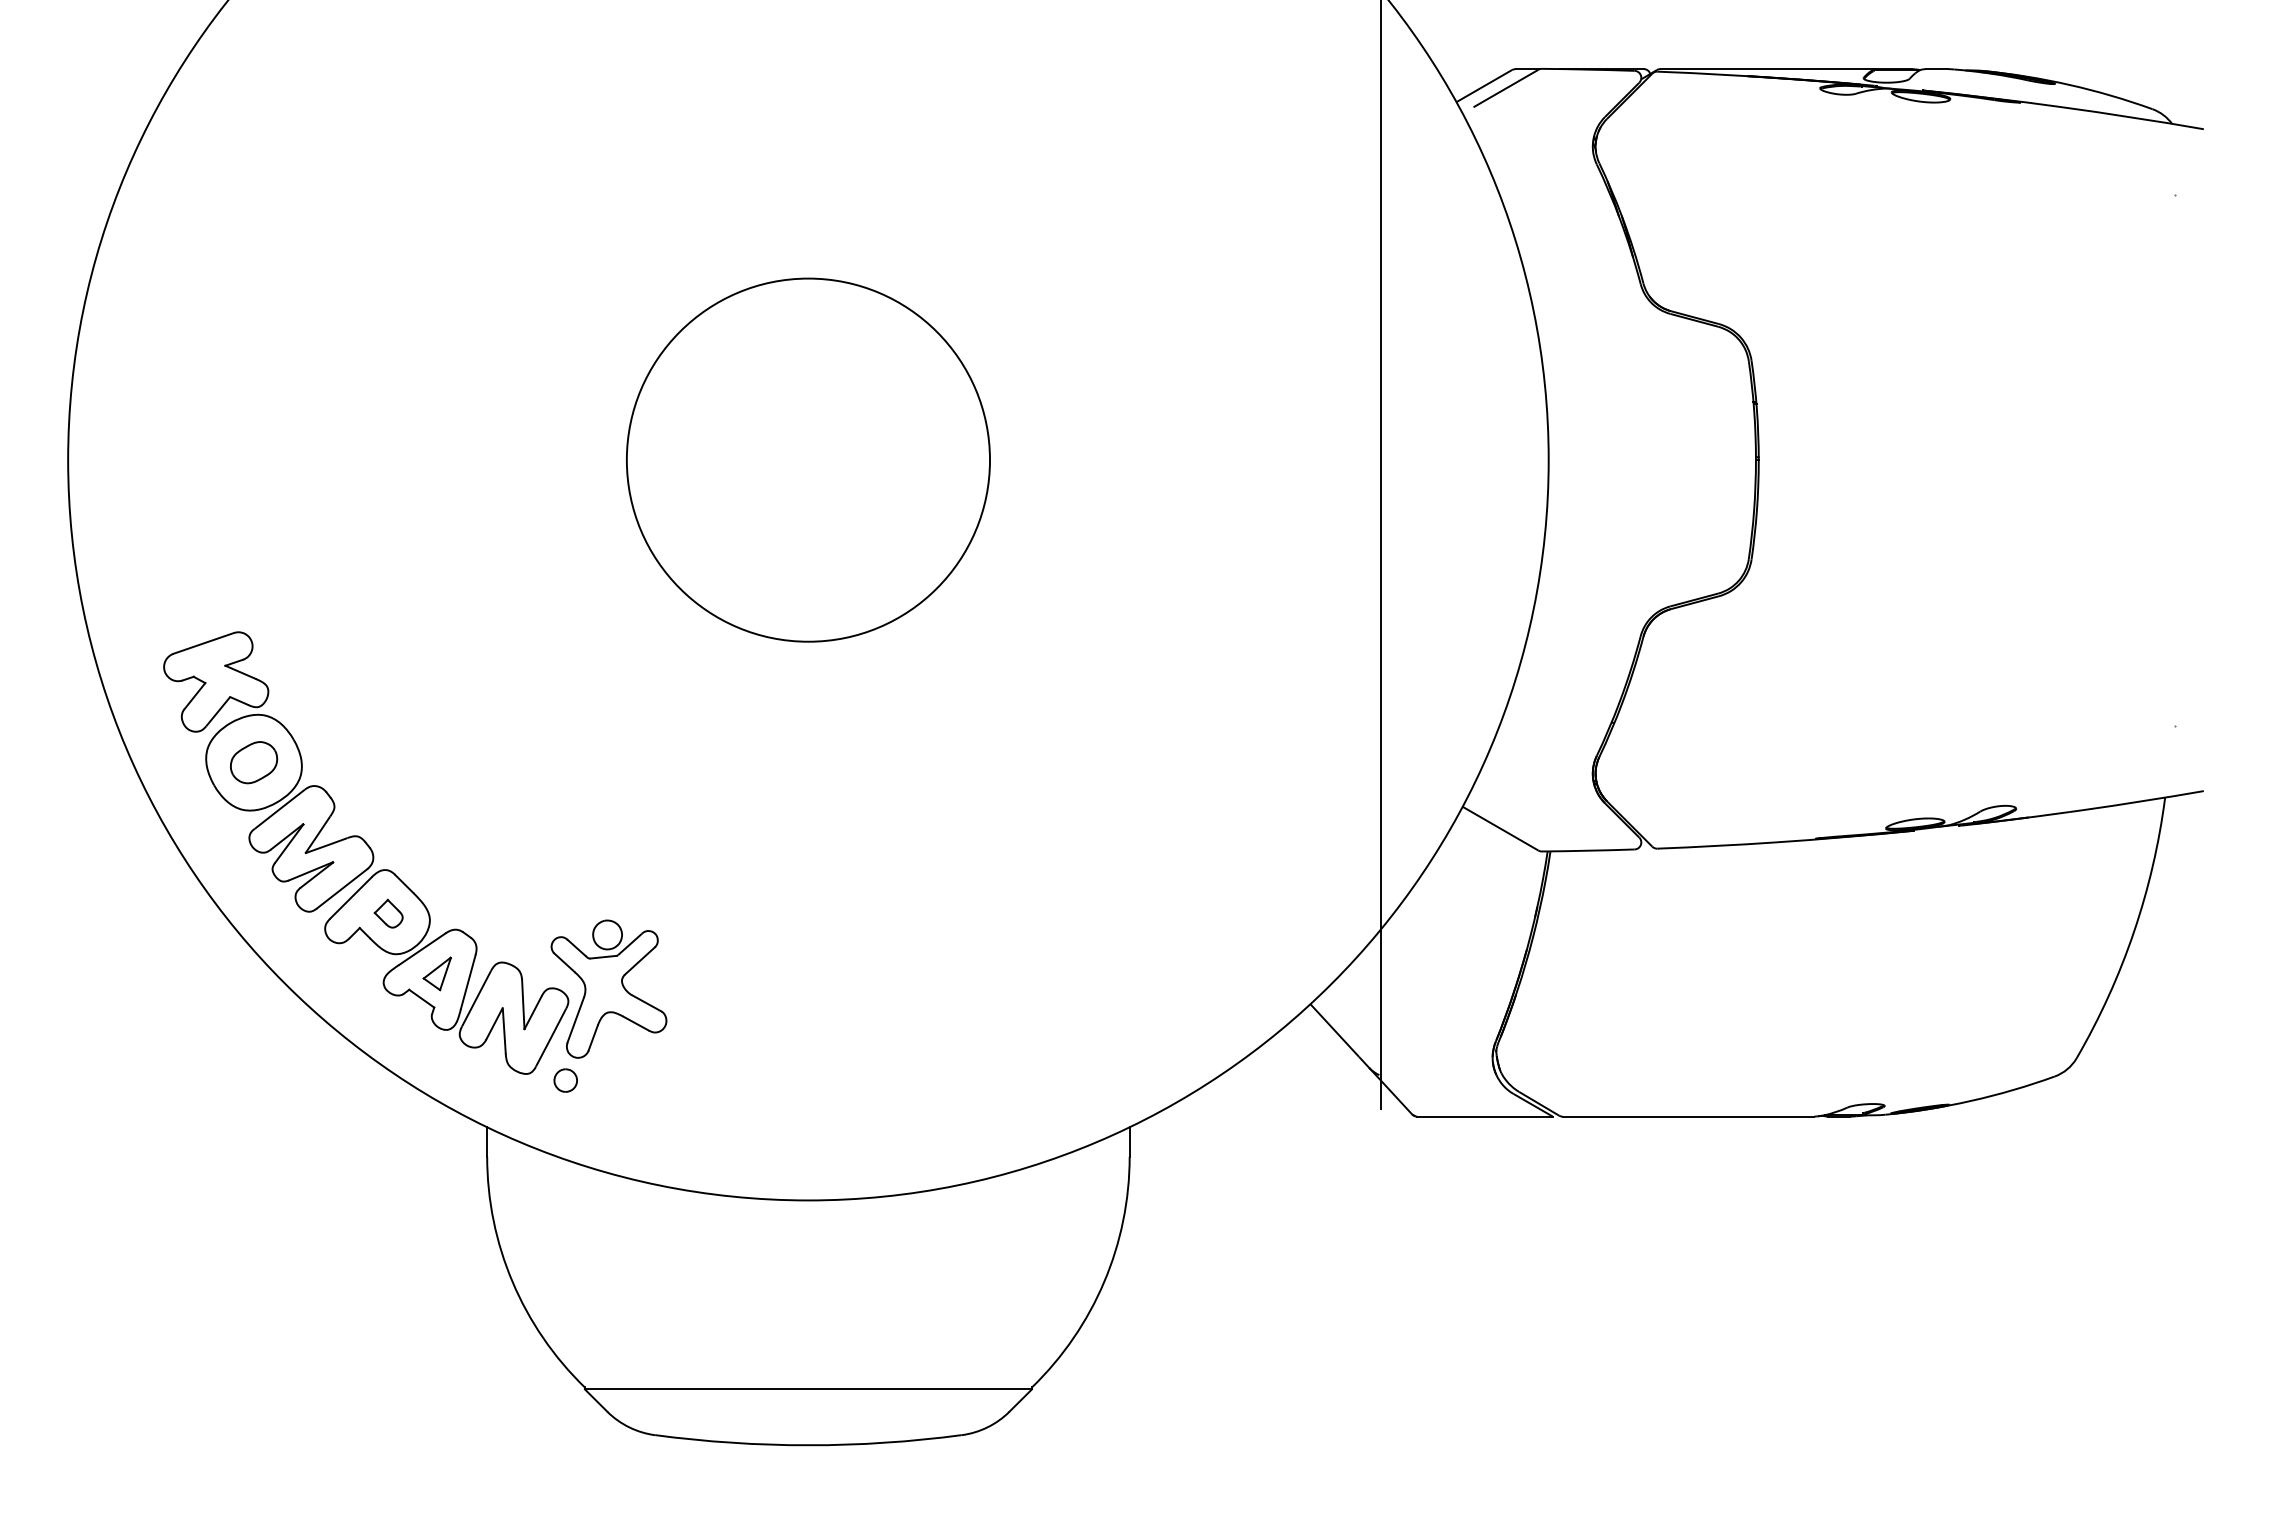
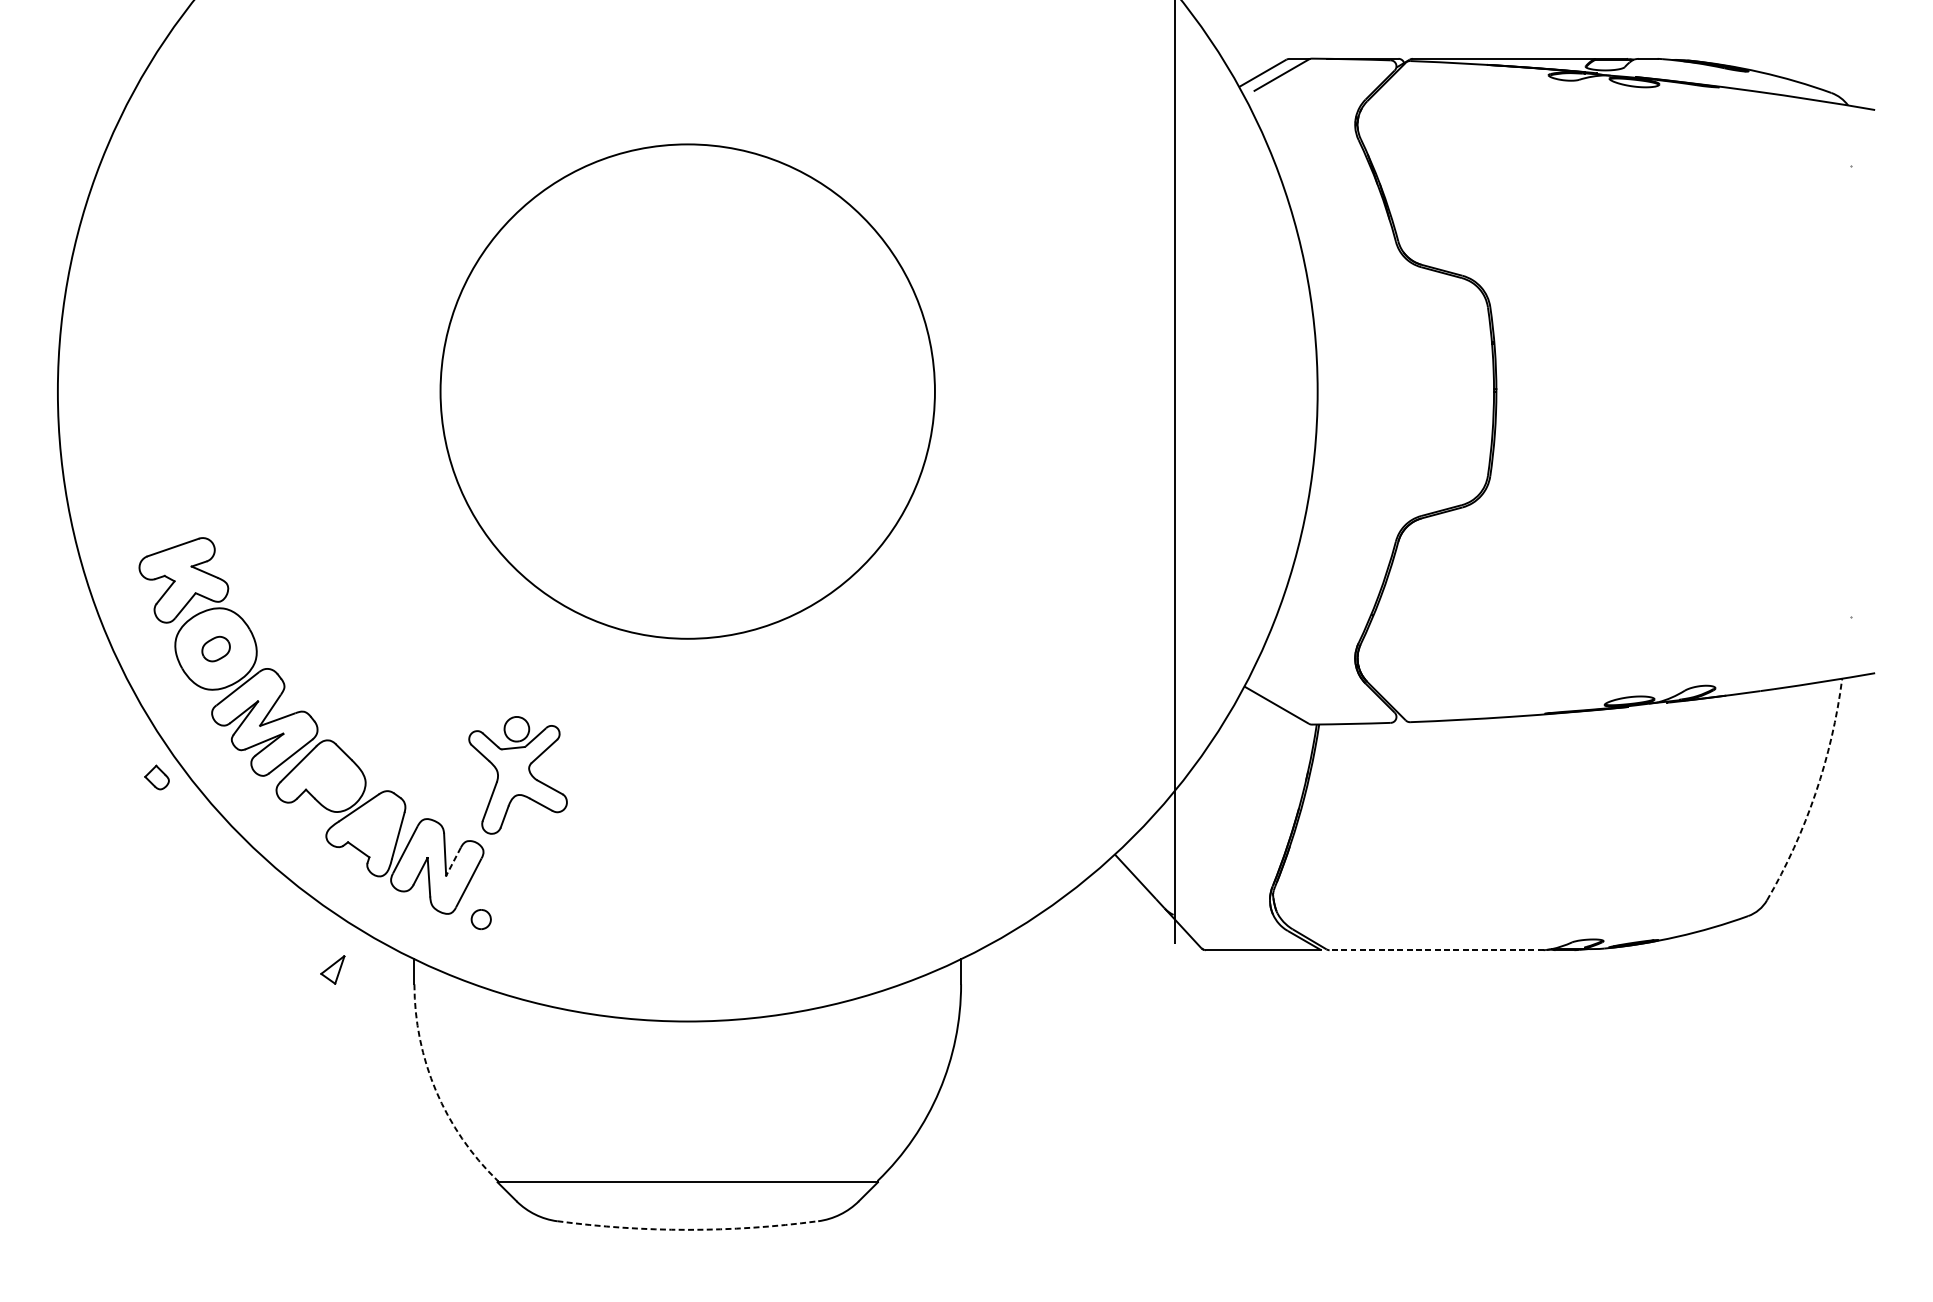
circle: (808, 459) -> (687, 391), size x1.6
part: (254, 762) -> (216, 648), size x0.7
part: (388, 913) -> (156, 777), moved
arc: (2133, 932) -> (1815, 793), solid -> dashed
part: (436, 973) -> (332, 969), moved
part: (608, 988) -> (517, 774), moved
line: (533, 1012) -> (453, 861), solid -> dashed
line: (1688, 1116) -> (1436, 950), solid -> dashed
arc: (512, 1282) -> (435, 1091), solid -> dashed
arc: (808, 1445) -> (687, 1230), solid -> dashed

